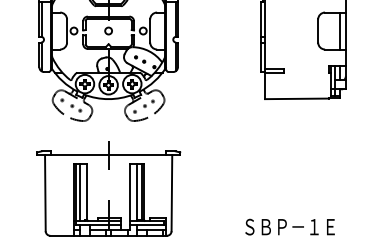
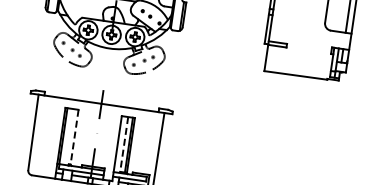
line: (86, 191) -> (74, 136), solid -> dashed
line: (80, 192) -> (68, 136), removed
line: (136, 193) -> (123, 145), solid -> dashed

